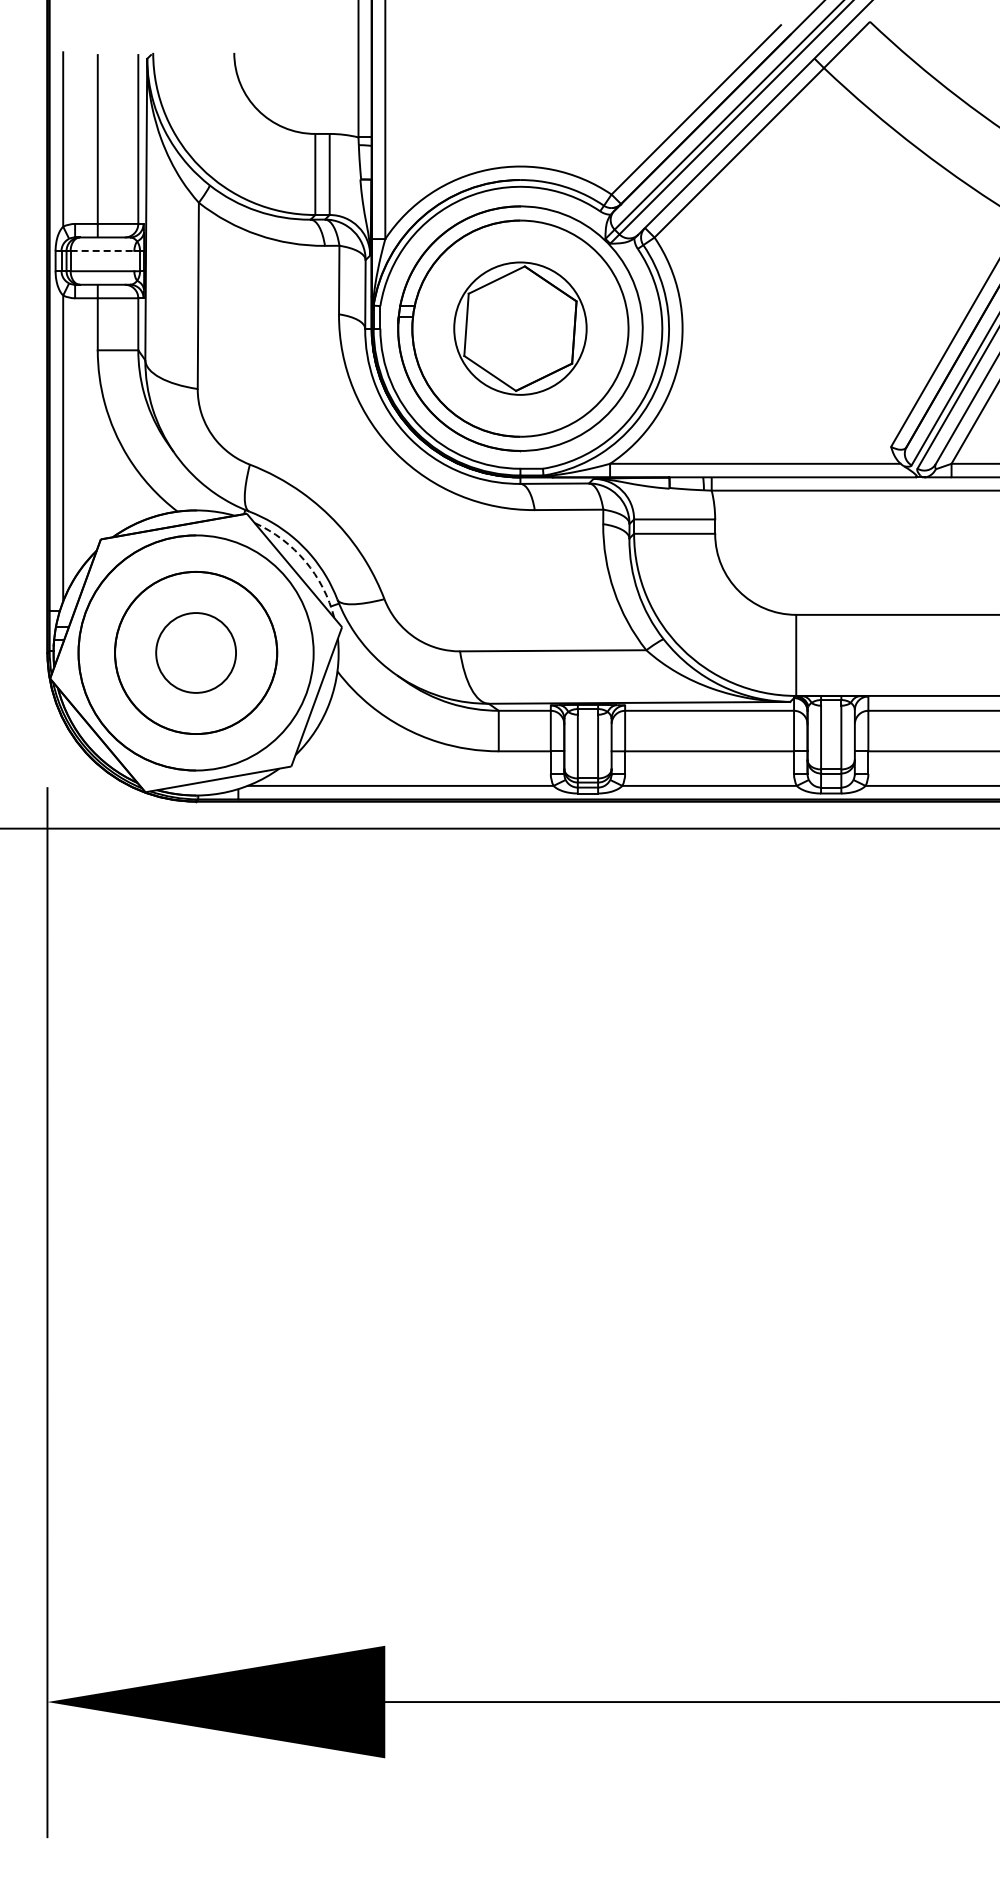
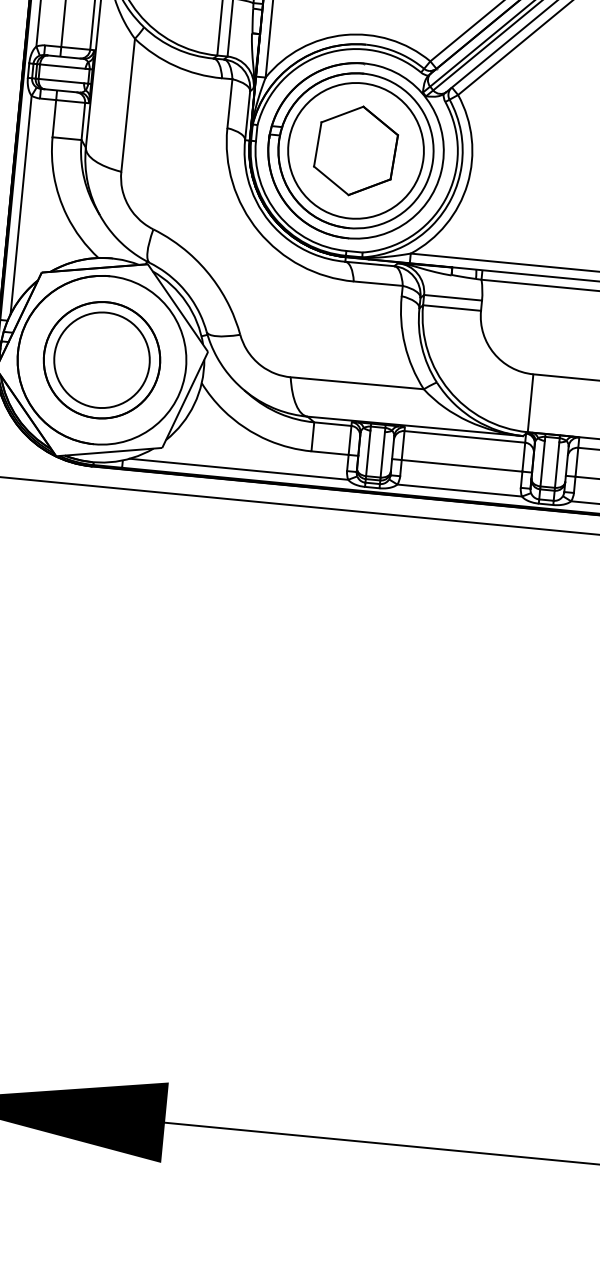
line: (102, 250) -> (62, 66), dashed -> solid
circle: (520, 328) -> (356, 150), size x1.43
arc: (305, 561) -> (186, 302), dashed -> solid
circle: (195, 652) -> (101, 359), size x1.67

